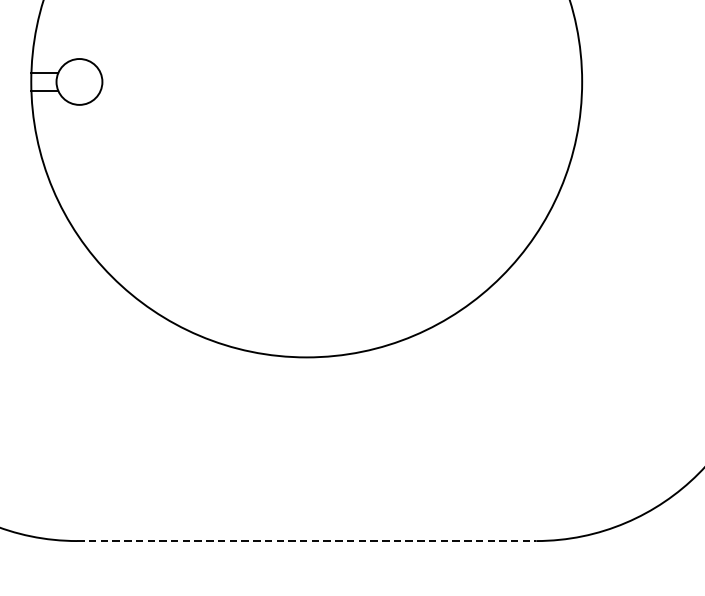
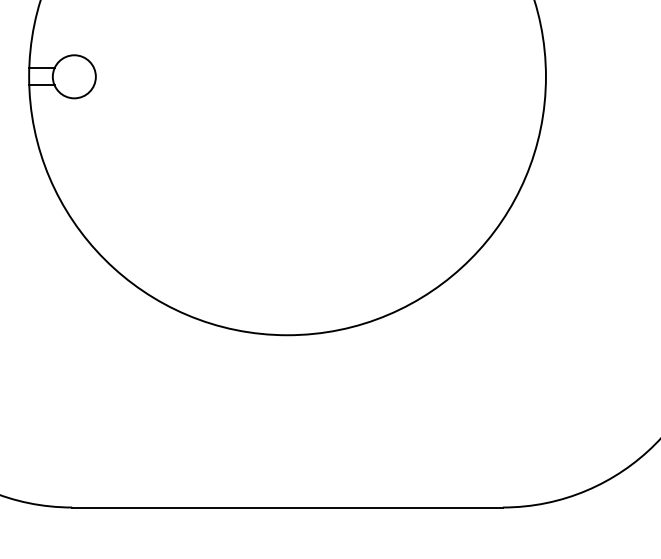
line: (307, 541) -> (288, 507), dashed -> solid

